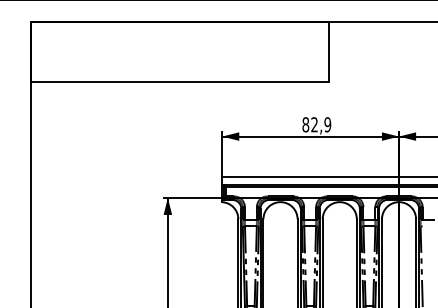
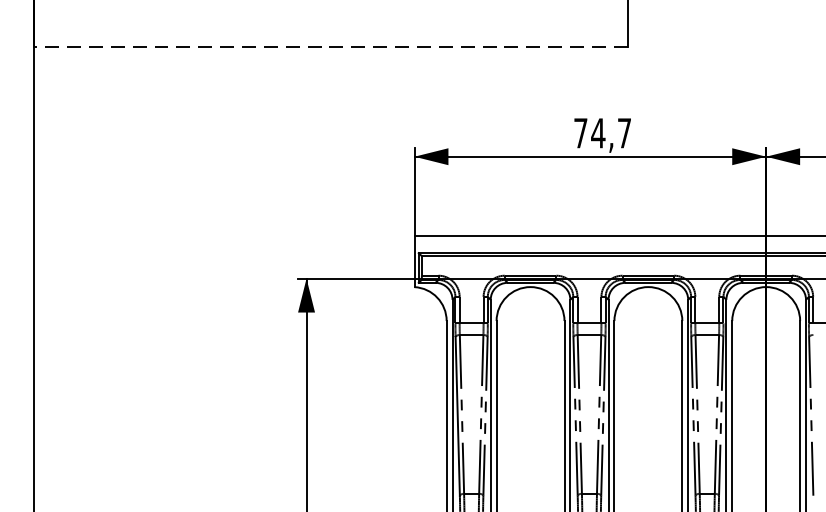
line: (179, 81) -> (329, 47), solid -> dashed
text: (316, 124) -> (602, 132), 82,9 -> 74,7

